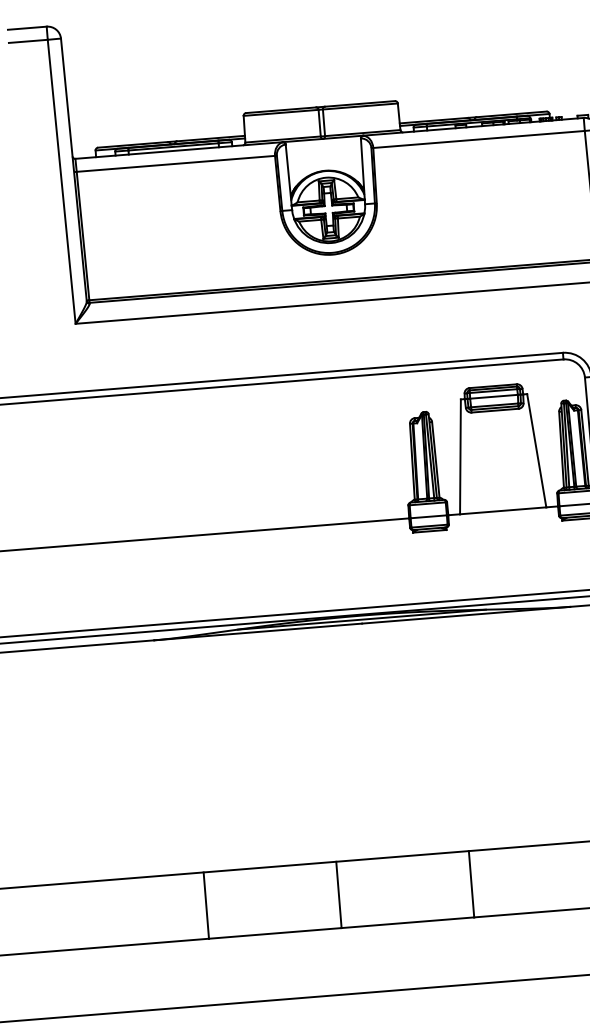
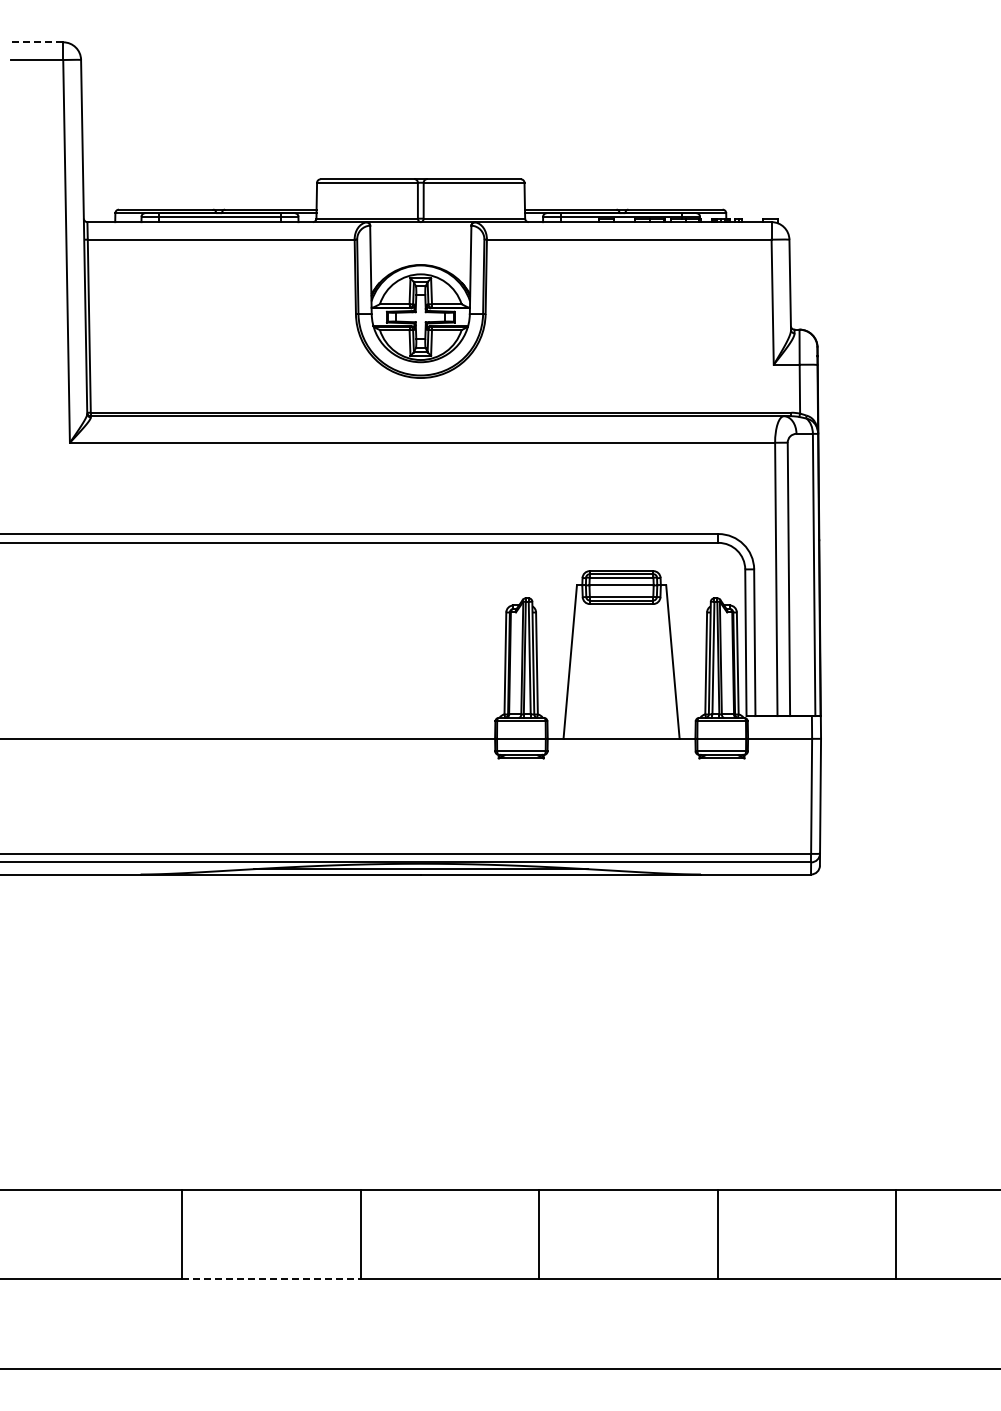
line: (26, 28) -> (36, 42), solid -> dashed
line: (275, 933) -> (271, 1279), solid -> dashed

